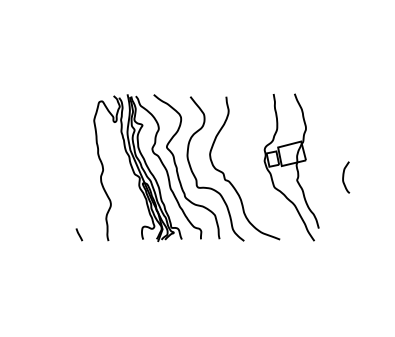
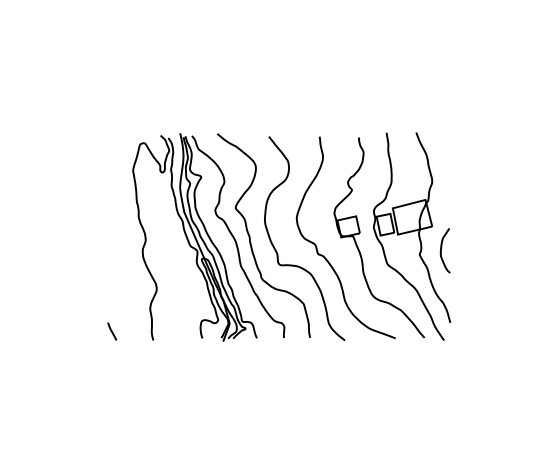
part: (255, 164) -> (360, 232), added
curve: (344, 176) -> (442, 249), moved

